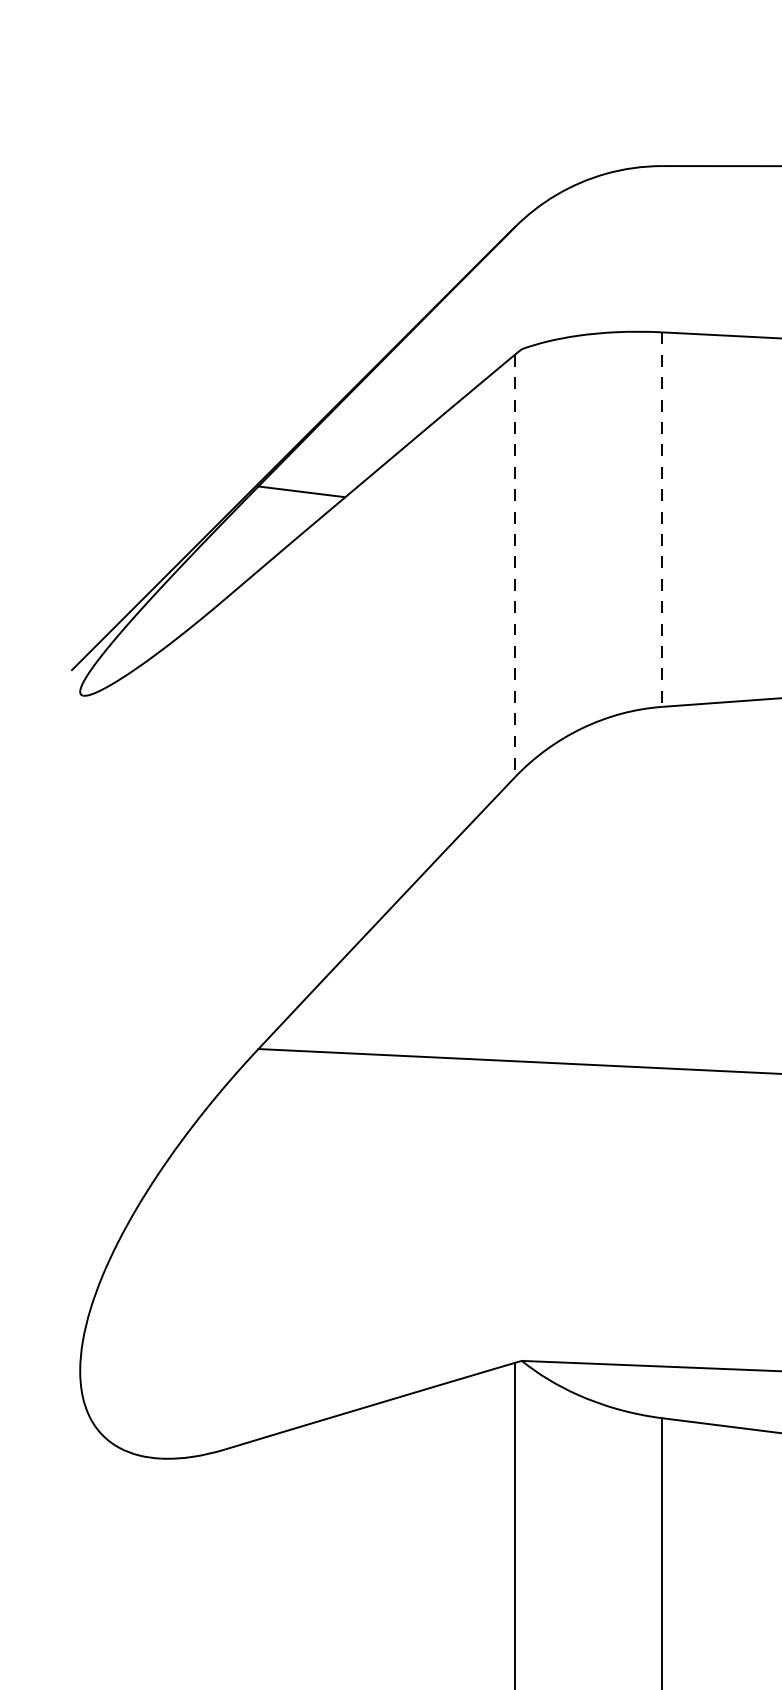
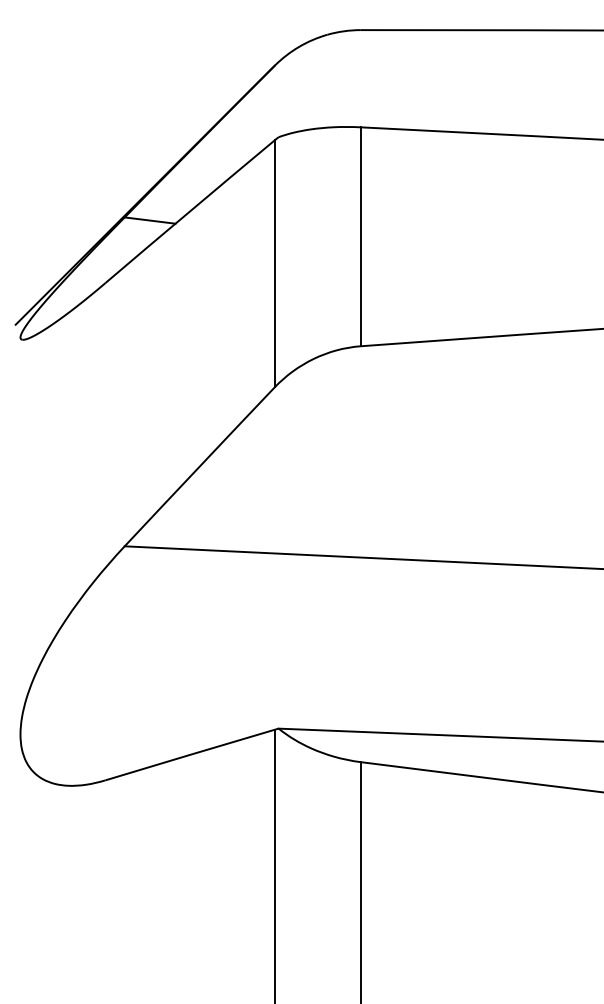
line: (661, 520) -> (360, 237), dashed -> solid
line: (514, 565) -> (274, 263), dashed -> solid

